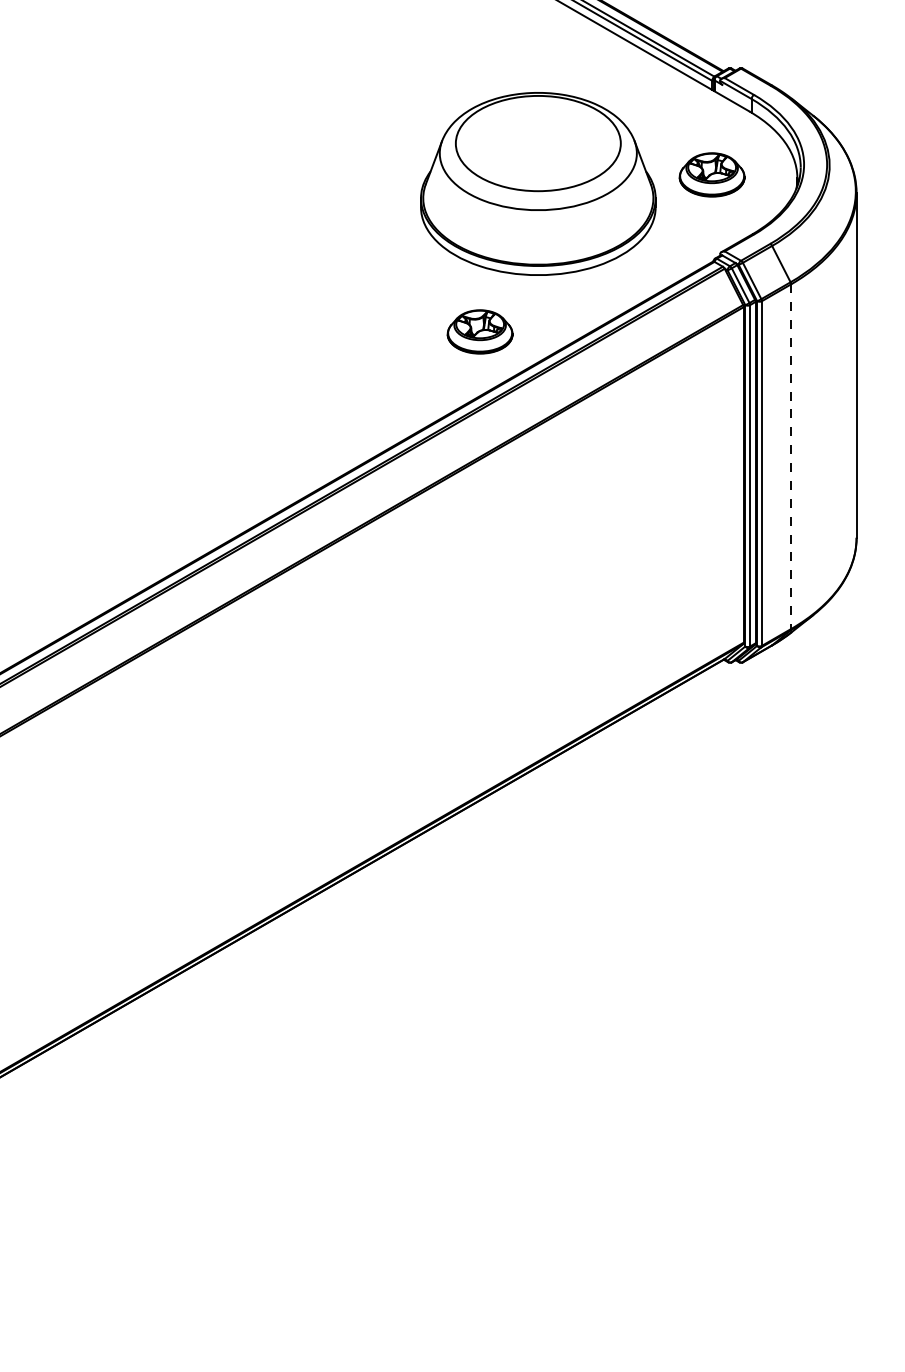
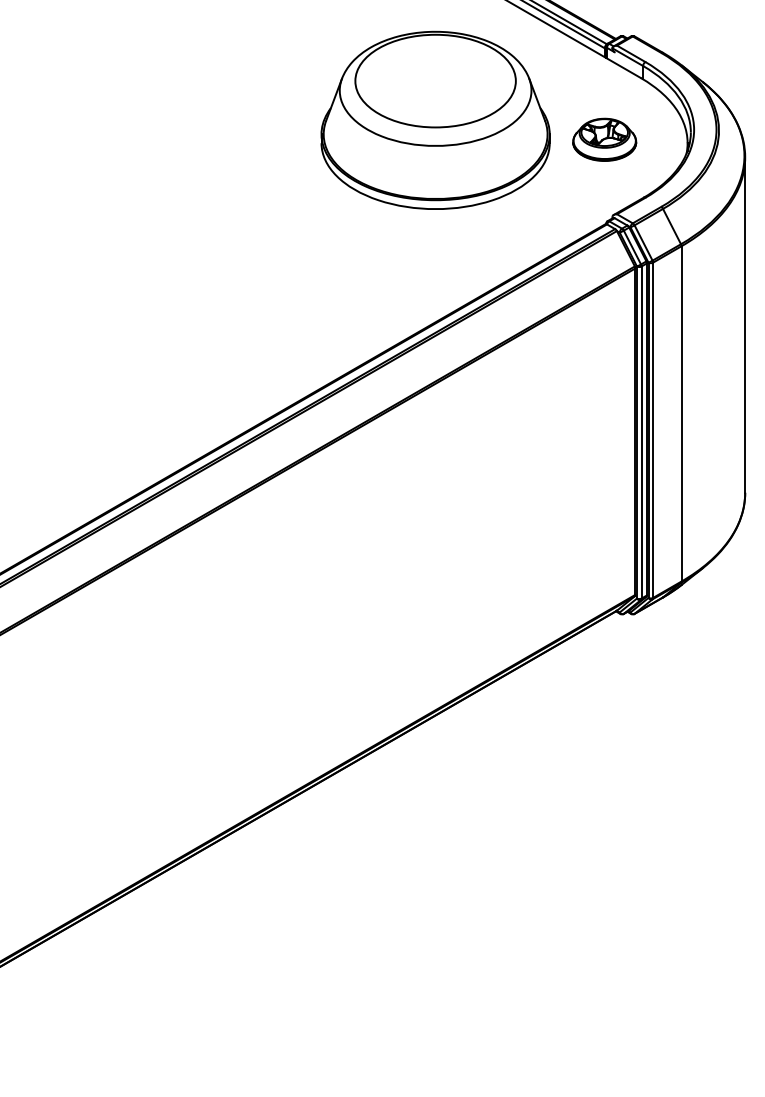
part: (538, 183) -> (435, 119), moved
part: (479, 331) -> (378, 292), removed
line: (791, 457) -> (681, 414), dashed -> solid

